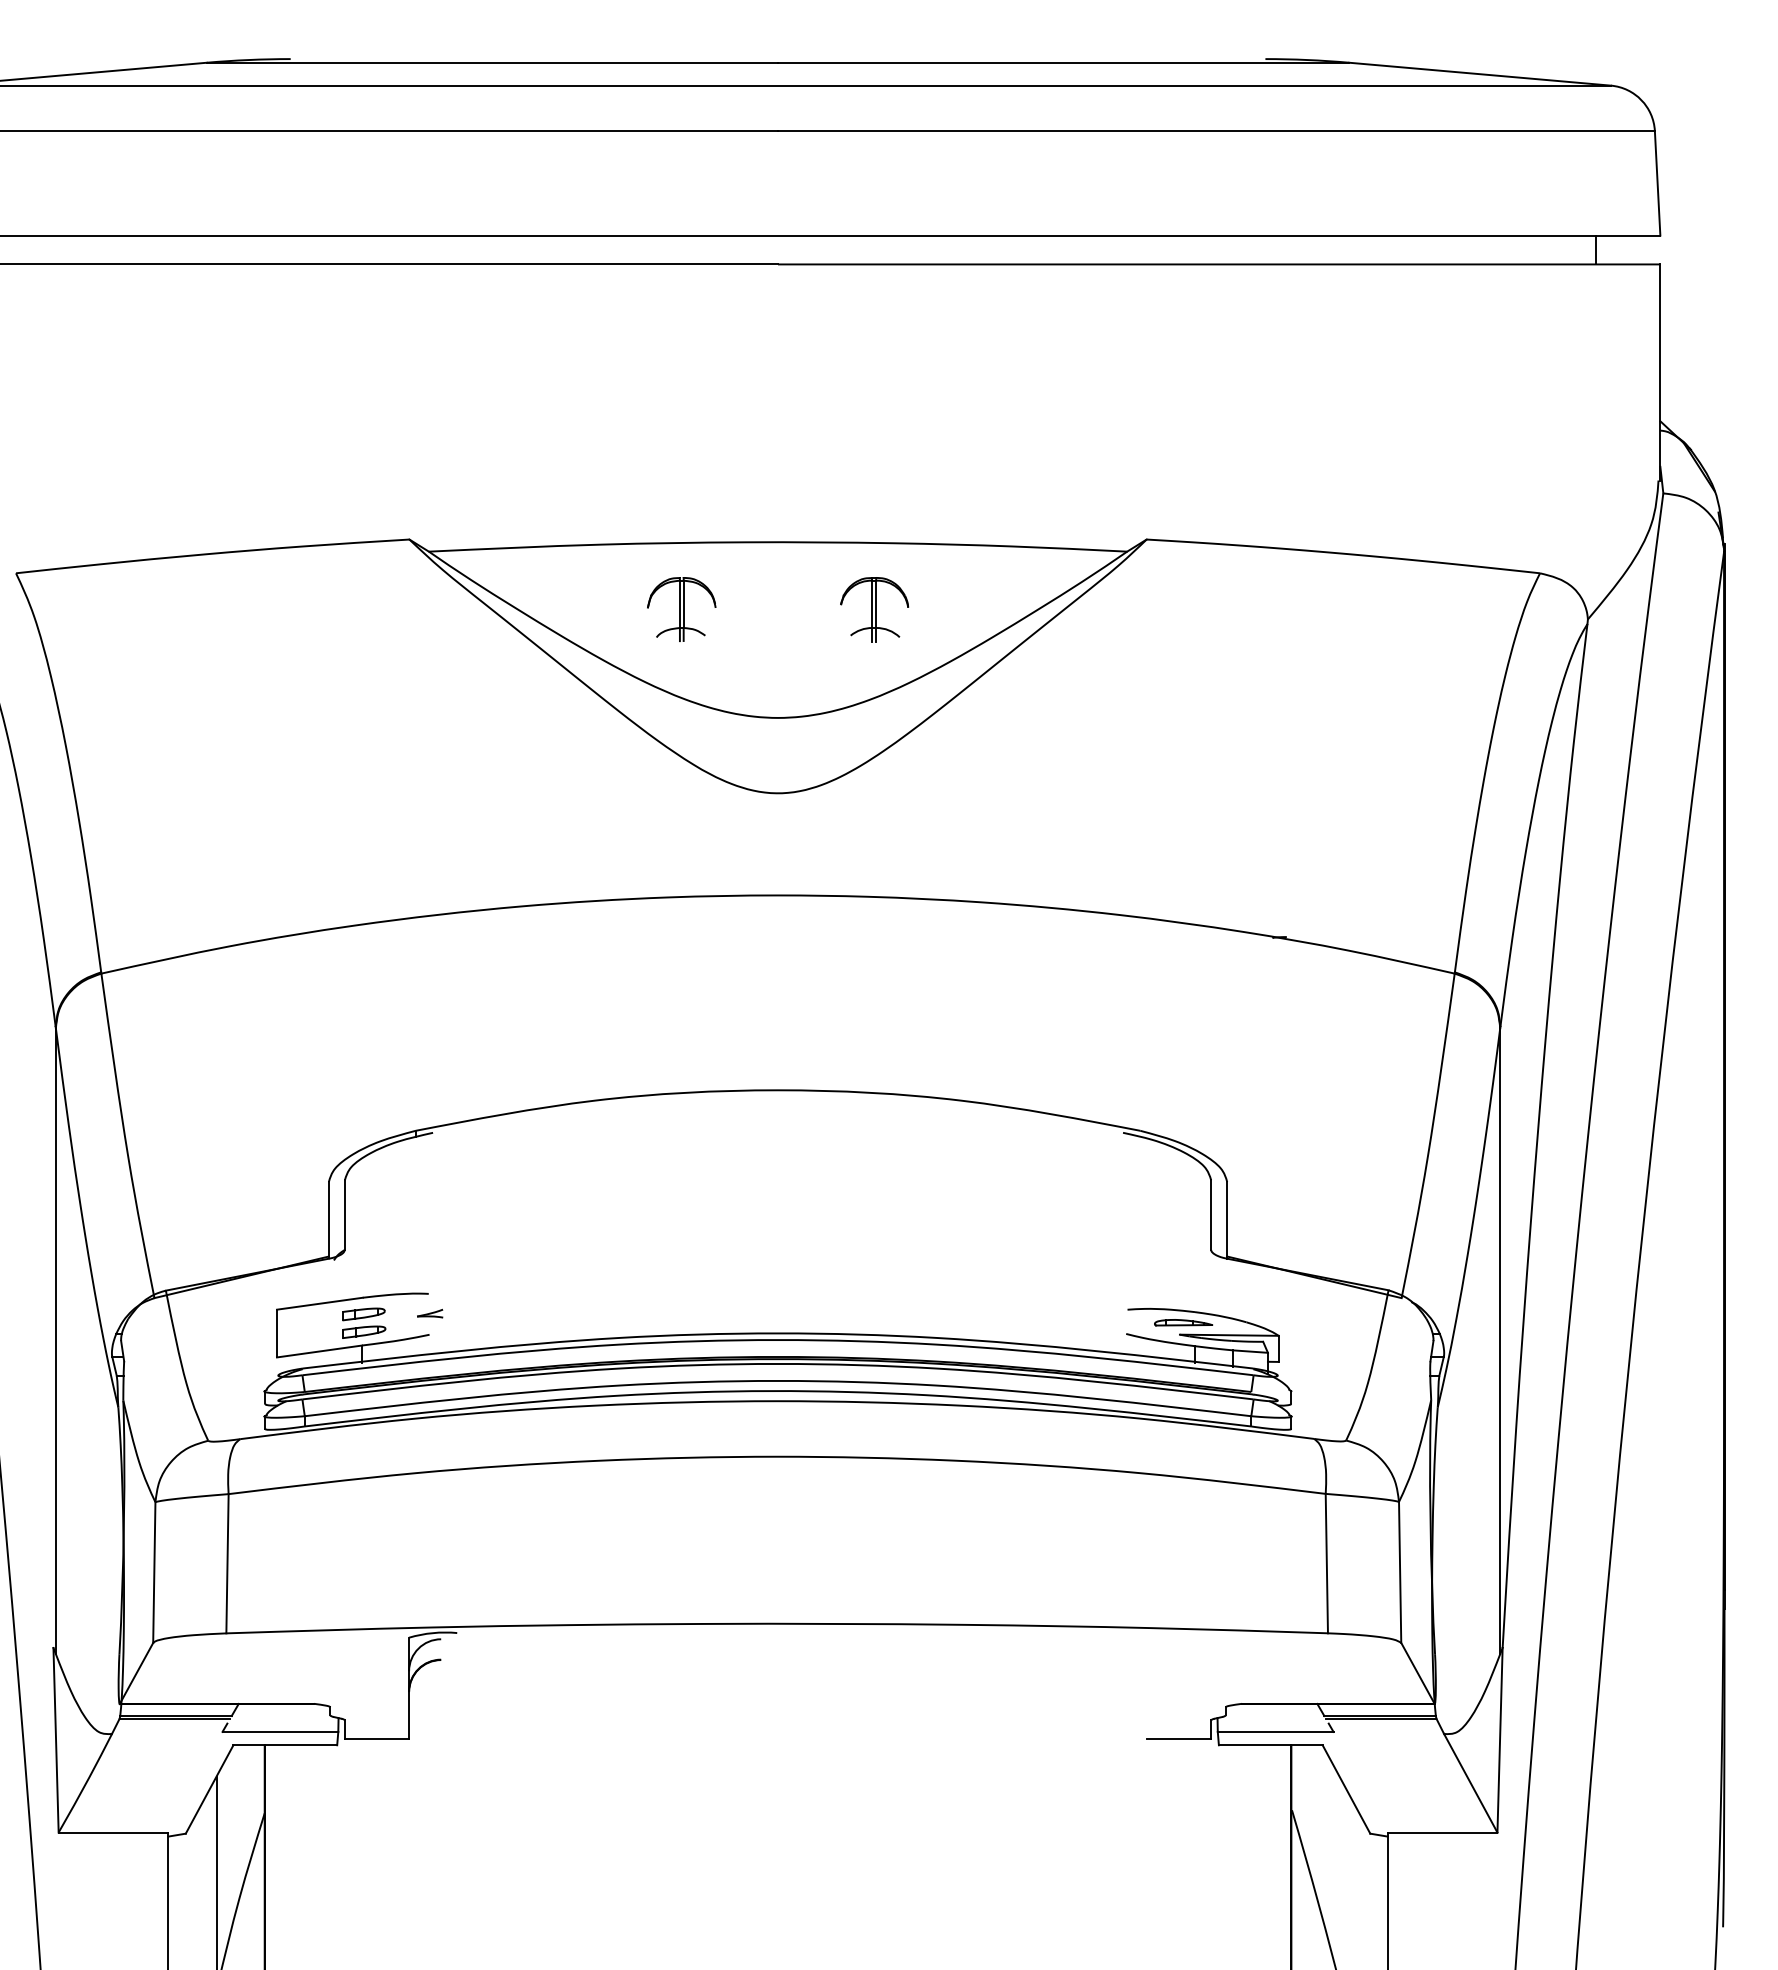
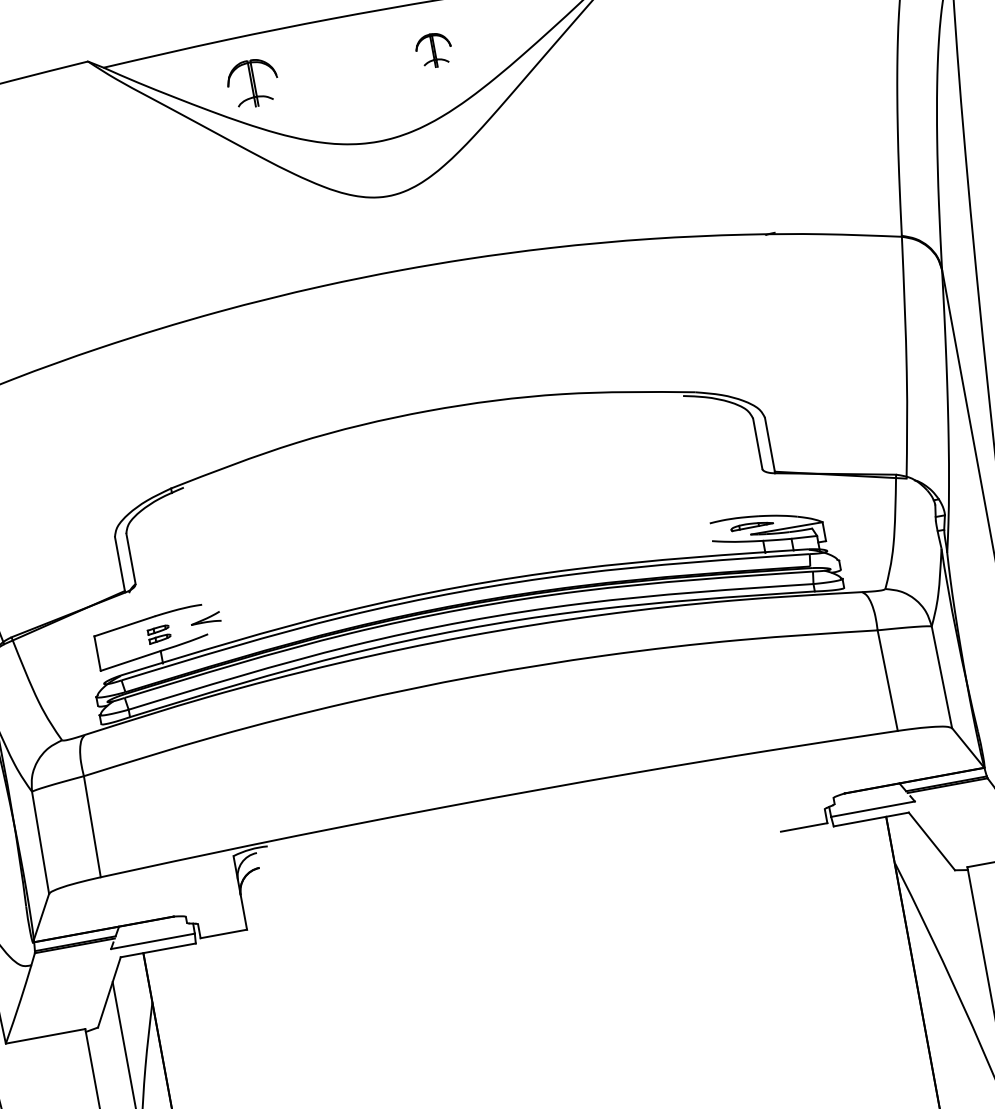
part: (681, 609) -> (252, 83), moved
part: (874, 609) -> (433, 50), size x0.7
part: (430, 1313) -> (205, 618), size x1.6
part: (364, 1322) -> (159, 633), size x0.7

